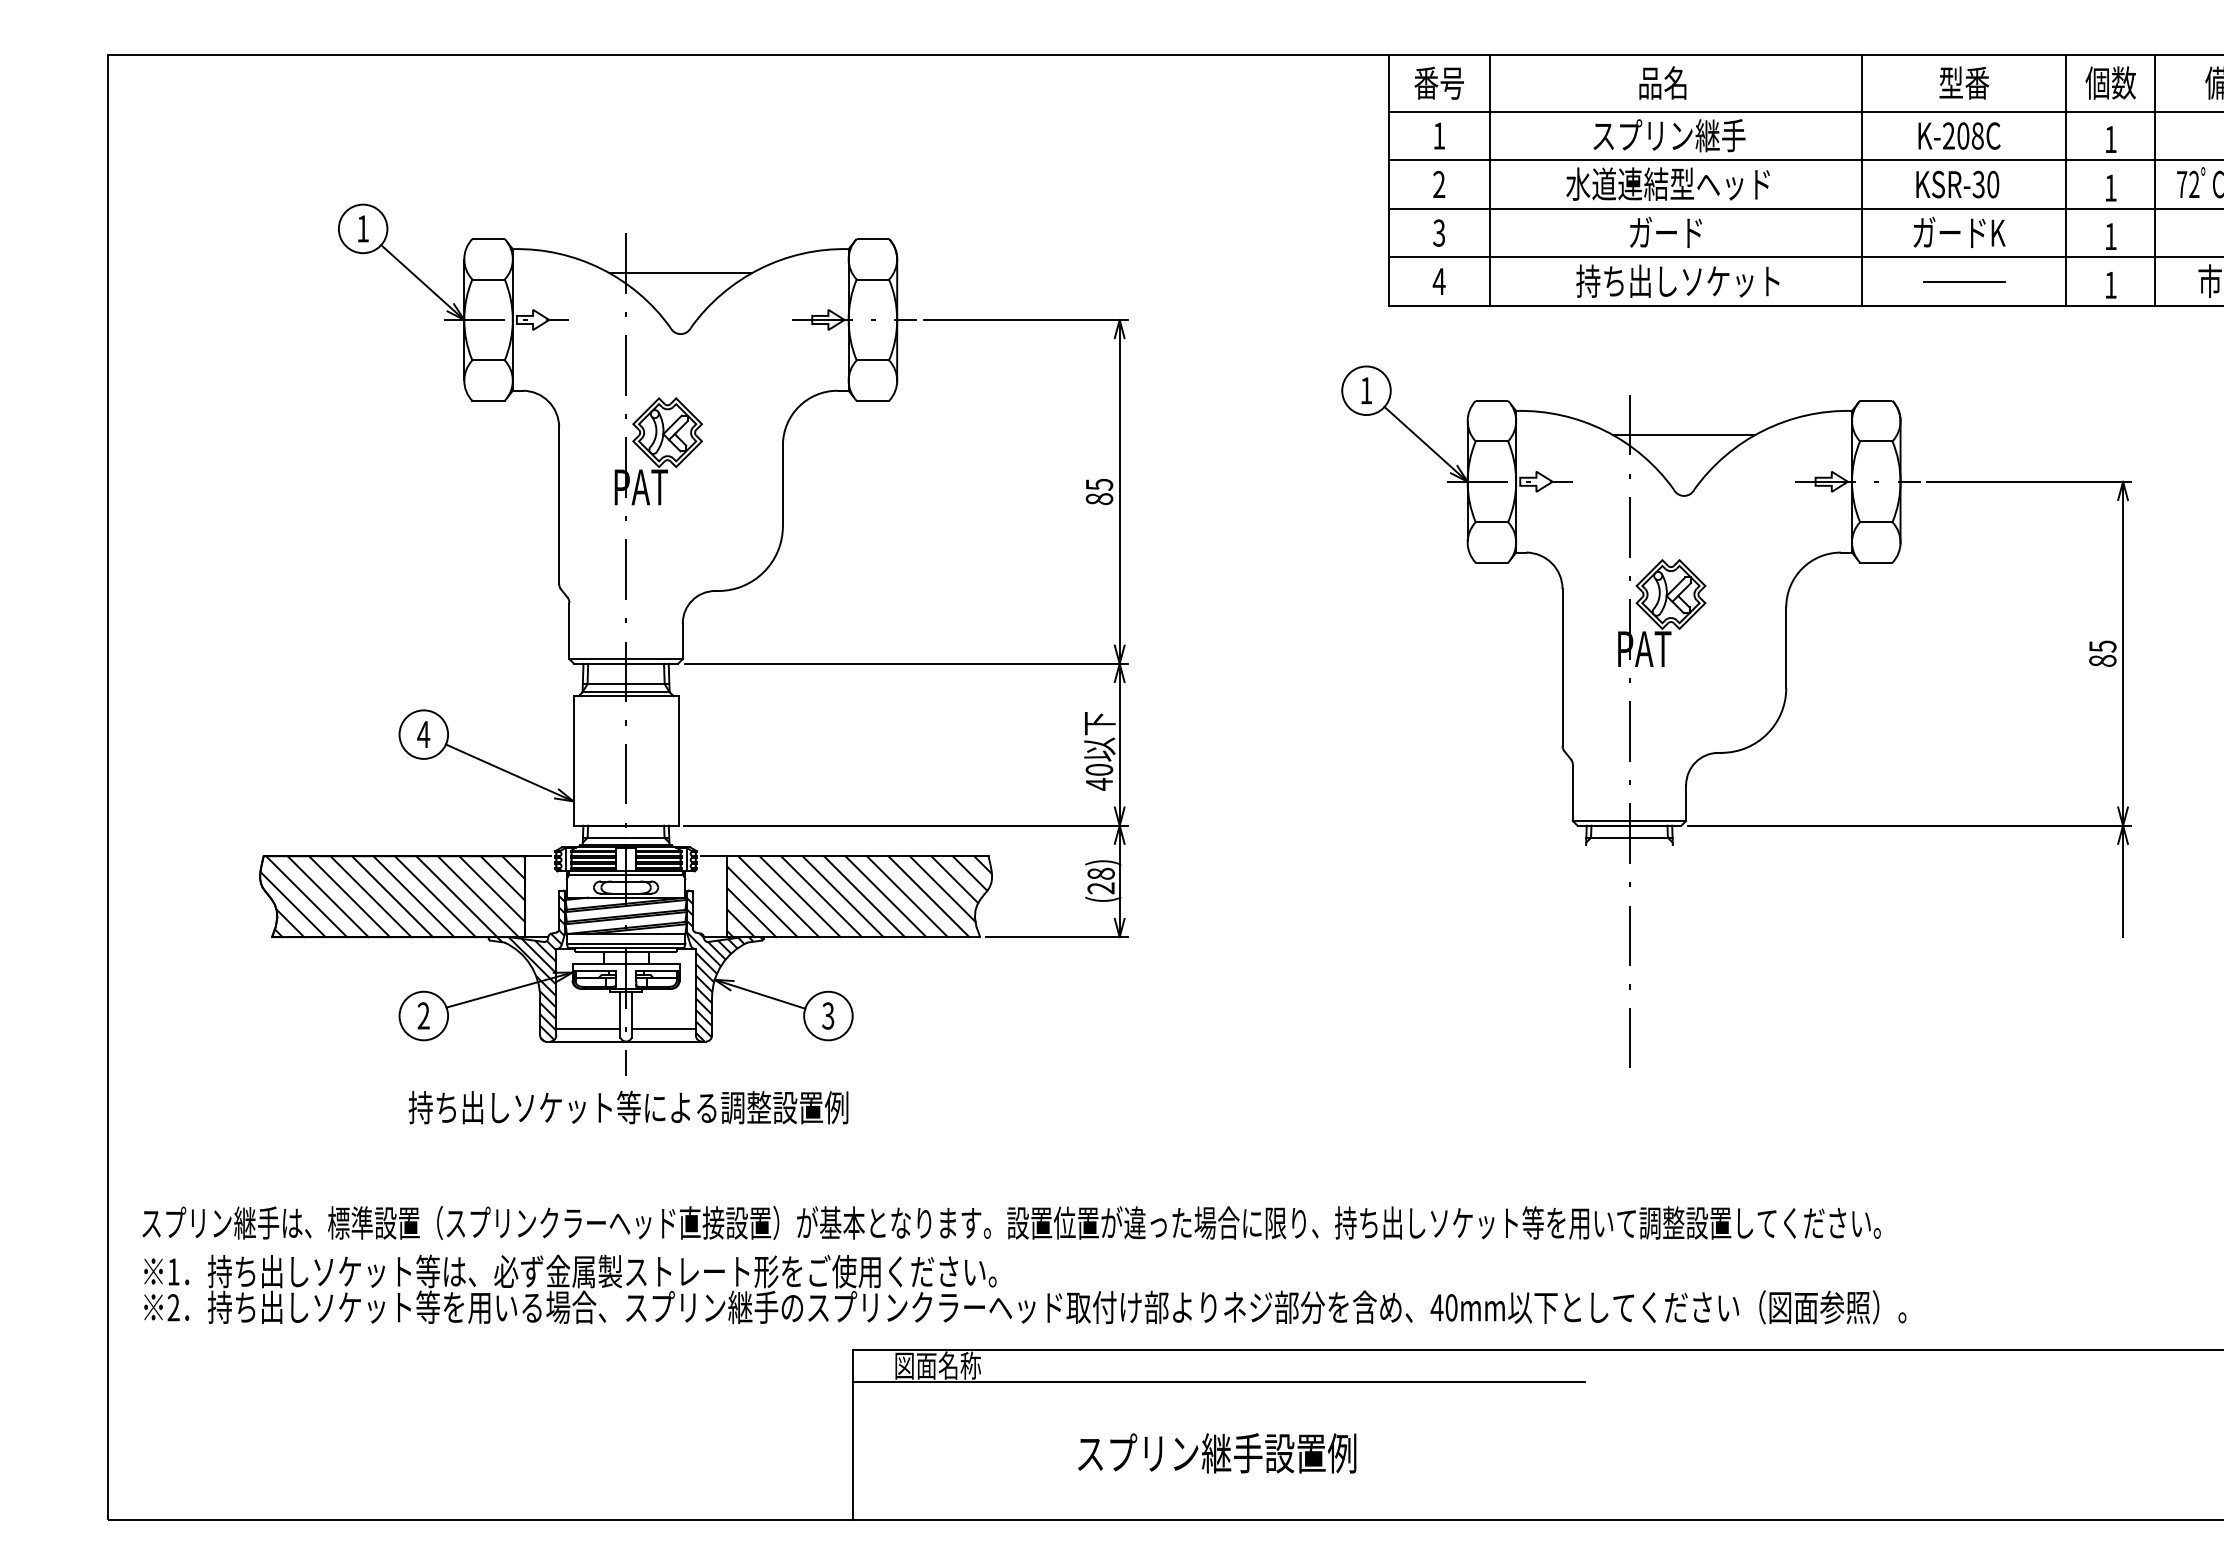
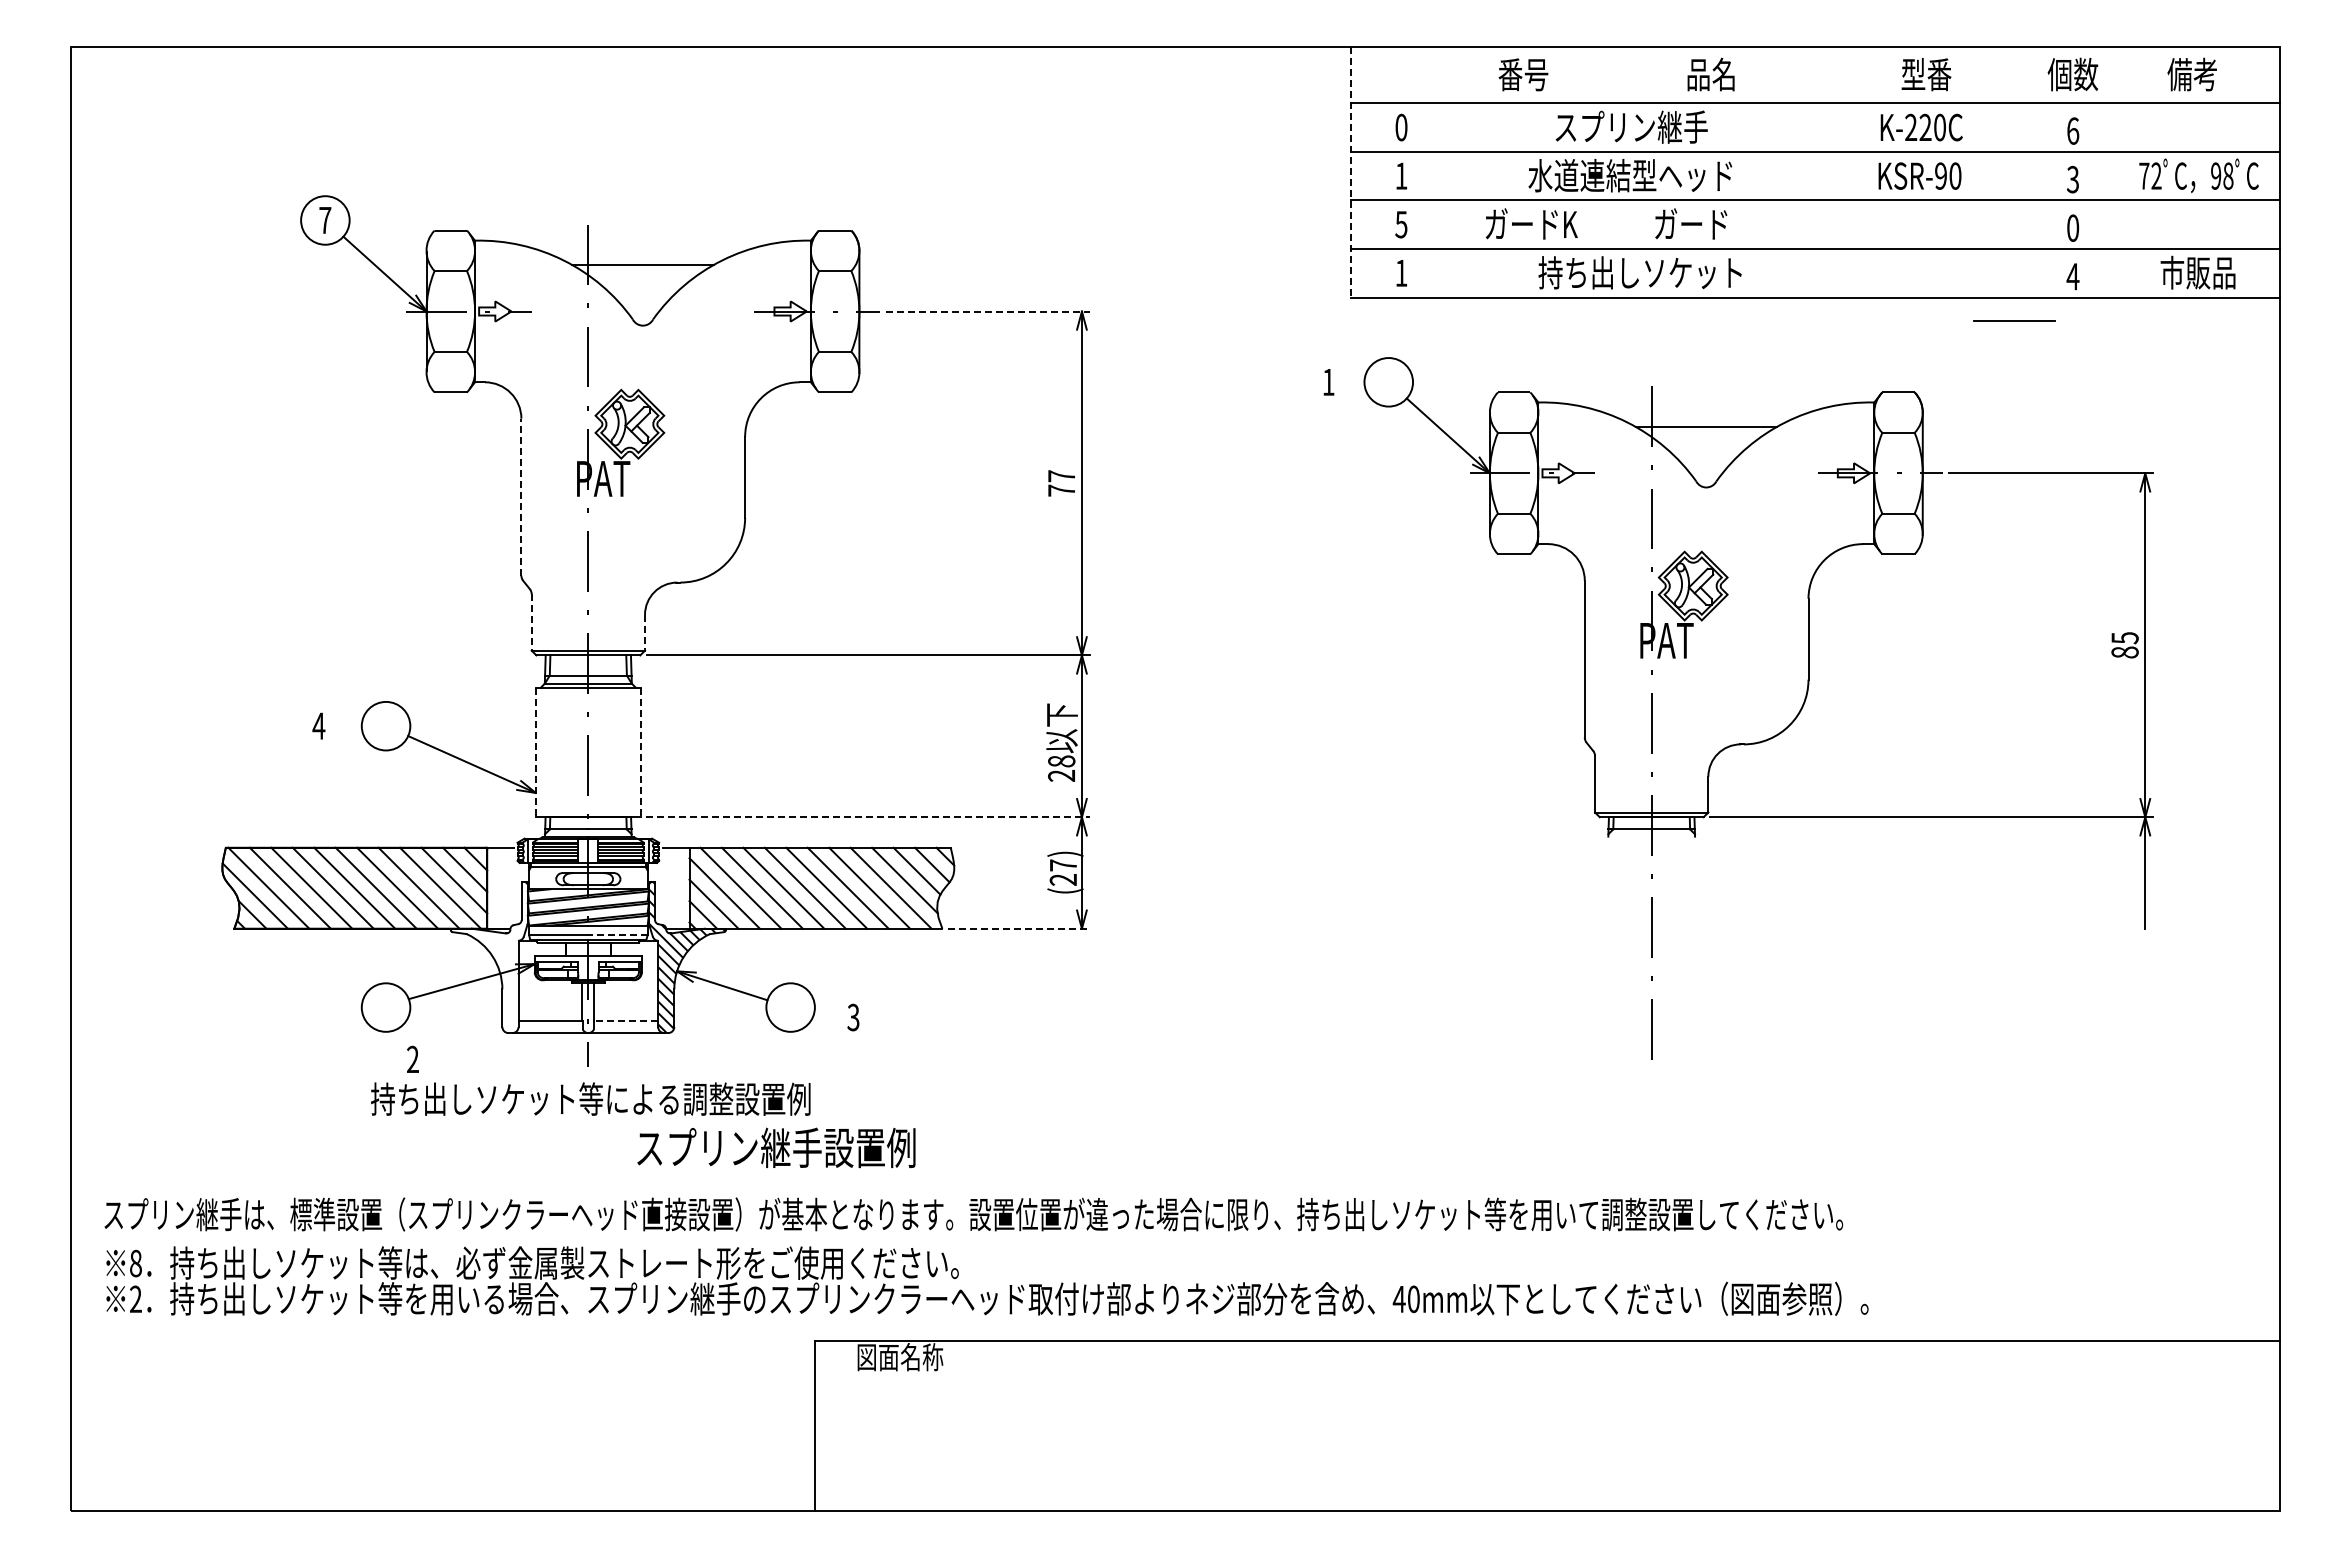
text: (1439, 82) -> (1523, 74), moved
text: (1662, 82) -> (1710, 74), moved
text: (1439, 135) -> (1401, 127), 1 -> 0
text: (1970, 135) -> (1932, 127), K-208C -> K-220C
text: (2111, 138) -> (2073, 130), 1 -> 6
line: (1490, 179) -> (1452, 171), removed
line: (1862, 179) -> (1824, 171), removed
line: (2066, 179) -> (2028, 171), removed
line: (2155, 179) -> (2117, 171), removed
line: (1388, 180) -> (1350, 172), solid -> dashed
text: (1439, 183) -> (1401, 175), 2 -> 1
text: (1978, 183) -> (1940, 175), KSR-30 -> KSR-90
text: (2110, 187) -> (2072, 179), 1 -> 3
text: (363, 228) -> (325, 220), 1 -> 7
text: (1666, 231) -> (1691, 223), moved
text: (1959, 231) -> (1531, 223), moved
text: (1439, 232) -> (1401, 224), 3 -> 5
text: (2111, 235) -> (2073, 227), 1 -> 0
line: (1964, 280) -> (2014, 320), moved
text: (1438, 281) -> (1400, 273), 4 -> 1
text: (2110, 284) -> (2072, 276), 1 -> 4
line: (1026, 319) -> (988, 311), solid -> dashed
text: (1099, 491) -> (1061, 483), 85 -> 77
line: (559, 504) -> (521, 496), solid -> dashed
line: (569, 630) -> (531, 622), solid -> dashed
line: (683, 640) -> (645, 632), solid -> dashed
part: (1736, 716) -> (1758, 708), moved
text: (423, 733) -> (318, 725), moved
line: (573, 760) -> (535, 752), solid -> dashed
line: (678, 760) -> (640, 752), solid -> dashed
text: (1099, 776) -> (1061, 768), 40 -> 28
line: (906, 825) -> (868, 817), solid -> dashed
text: (1101, 873) -> (1063, 865), (28) -> (27)
line: (1057, 936) -> (1019, 928), solid -> dashed
line: (655, 943) -> (617, 935), solid -> dashed
hatch: (531, 967) -> (493, 959), removed
text: (423, 1014) -> (412, 1058), moved
text: (828, 1015) -> (853, 1017), moved
line: (663, 1028) -> (625, 1020), solid -> dashed
text: (173, 1271) -> (135, 1263), 1 -> 8
line: (1218, 1381) -> (1180, 1373), removed
text: (1217, 1452) -> (776, 1147), moved

